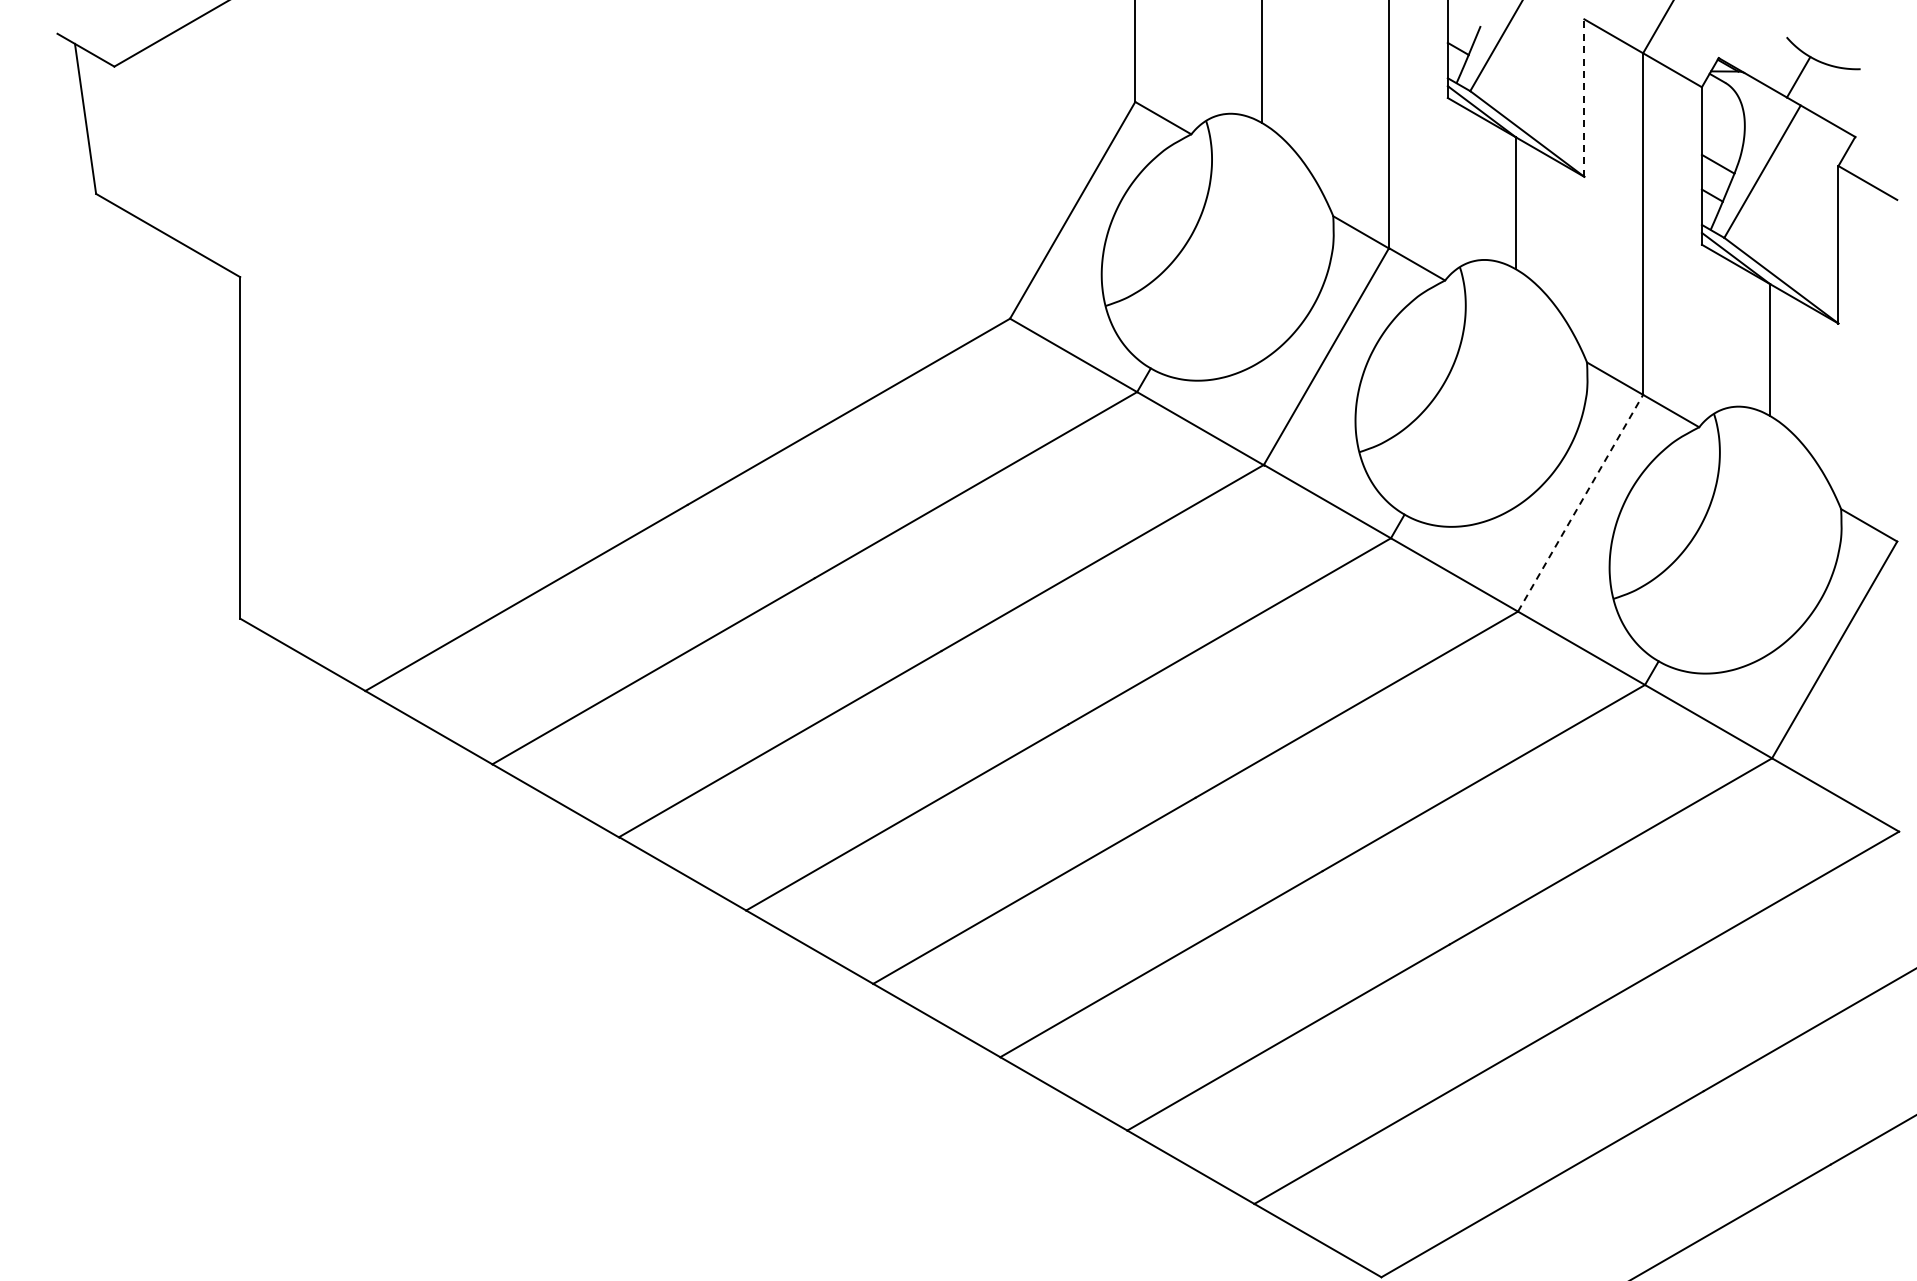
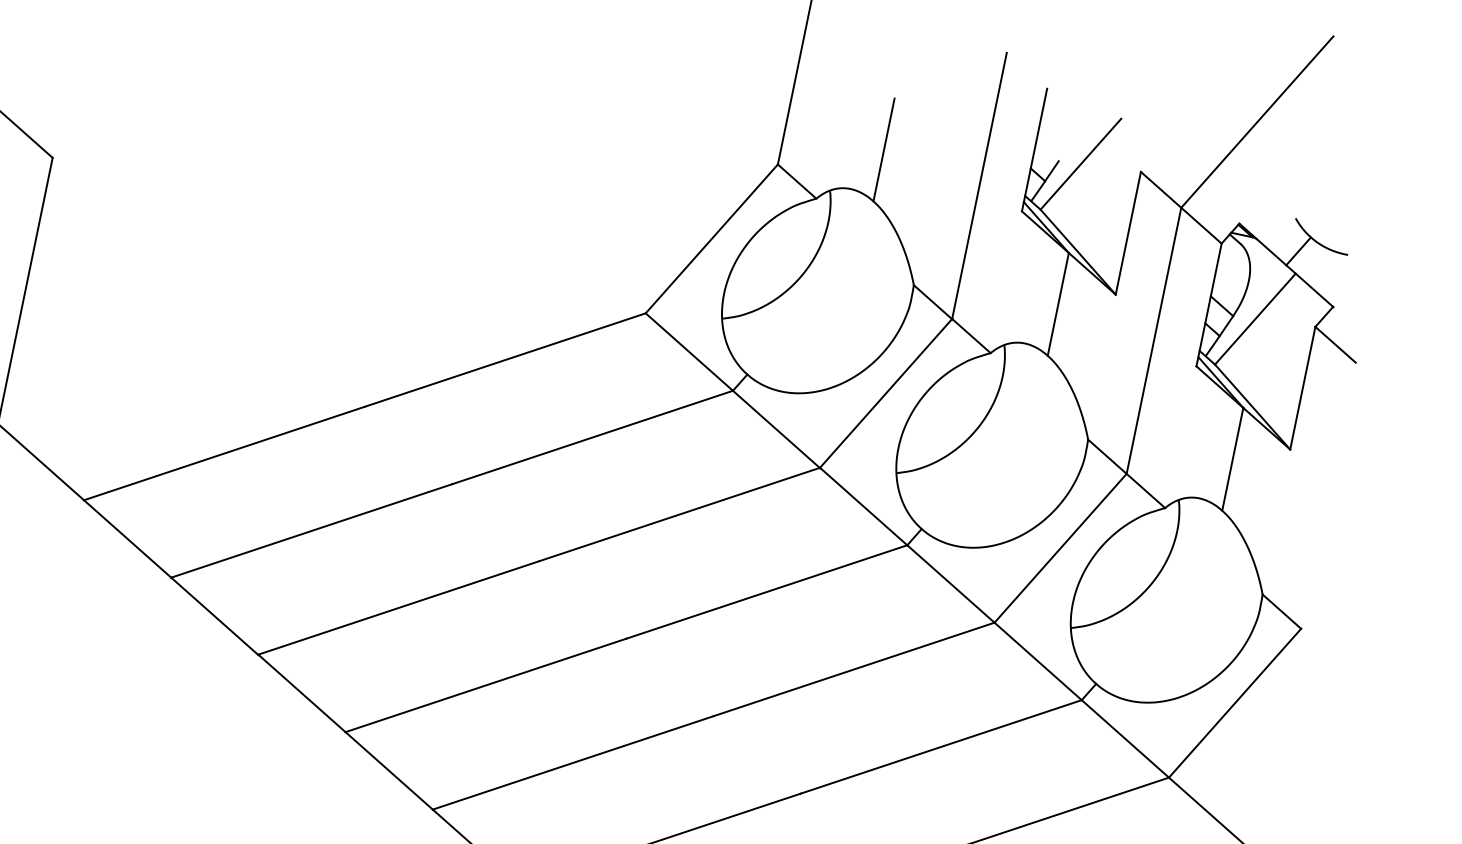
line: (1584, 98) -> (1128, 233), dashed -> solid
line: (1580, 502) -> (1060, 547), dashed -> solid

